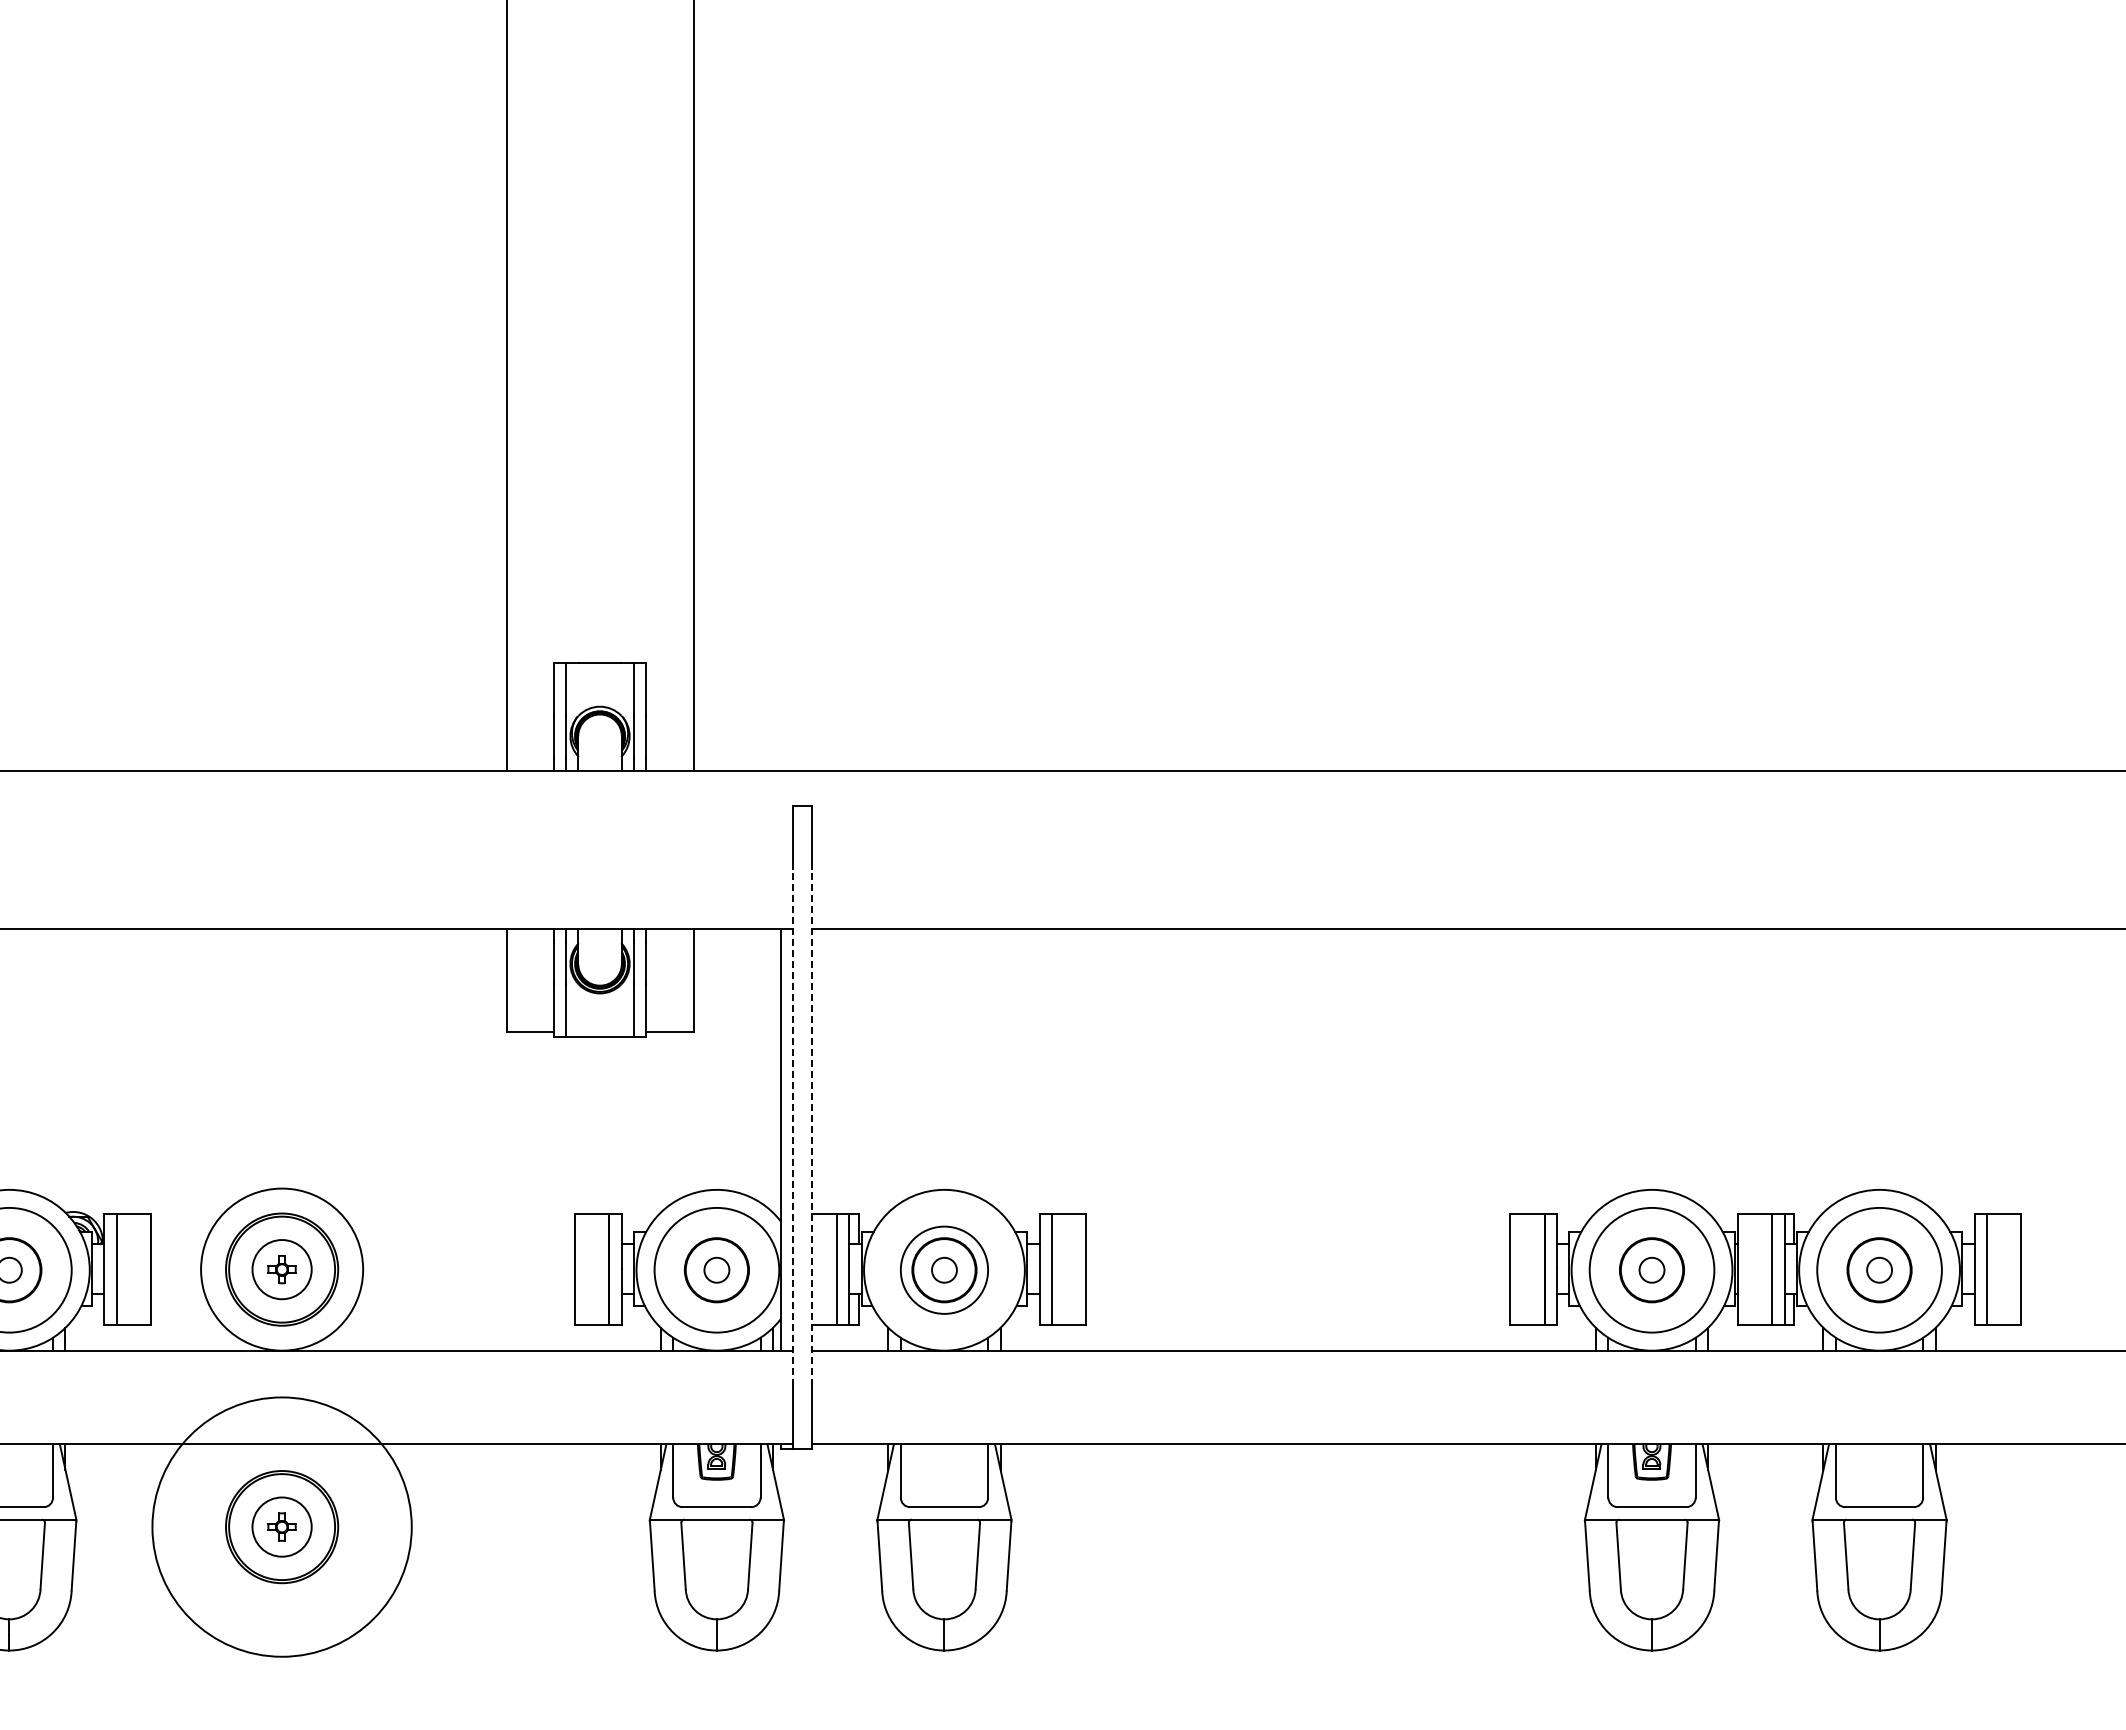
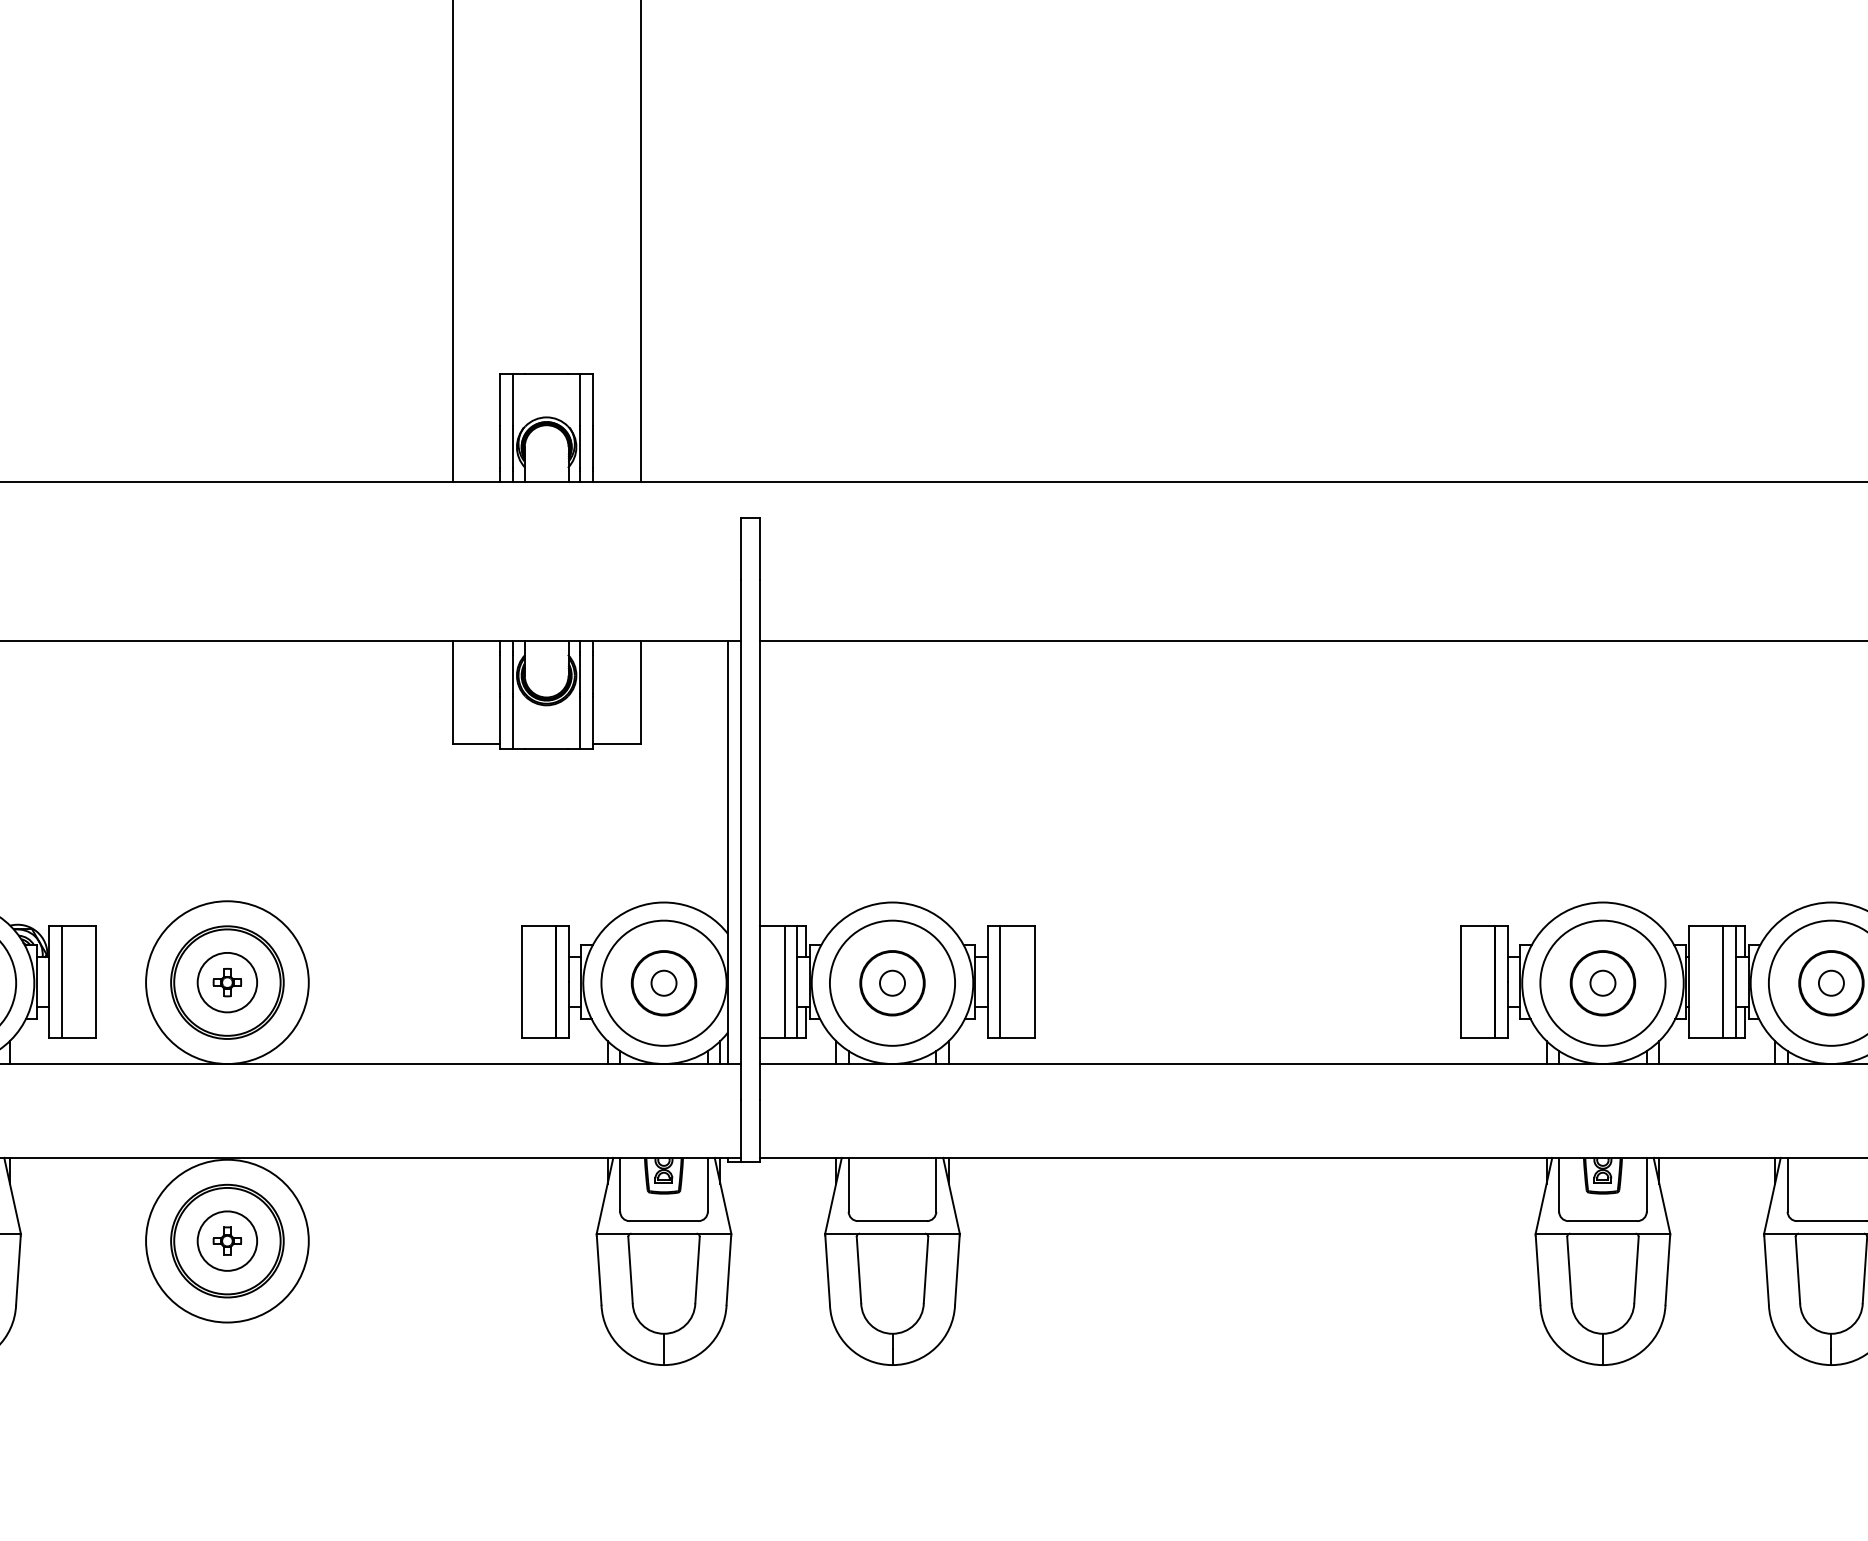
line: (793, 1127) -> (740, 839), dashed -> solid
line: (812, 1127) -> (759, 839), dashed -> solid
circle: (944, 1269) -> (892, 982), size x1.43
circle: (282, 1527) -> (227, 1241), size x0.62

